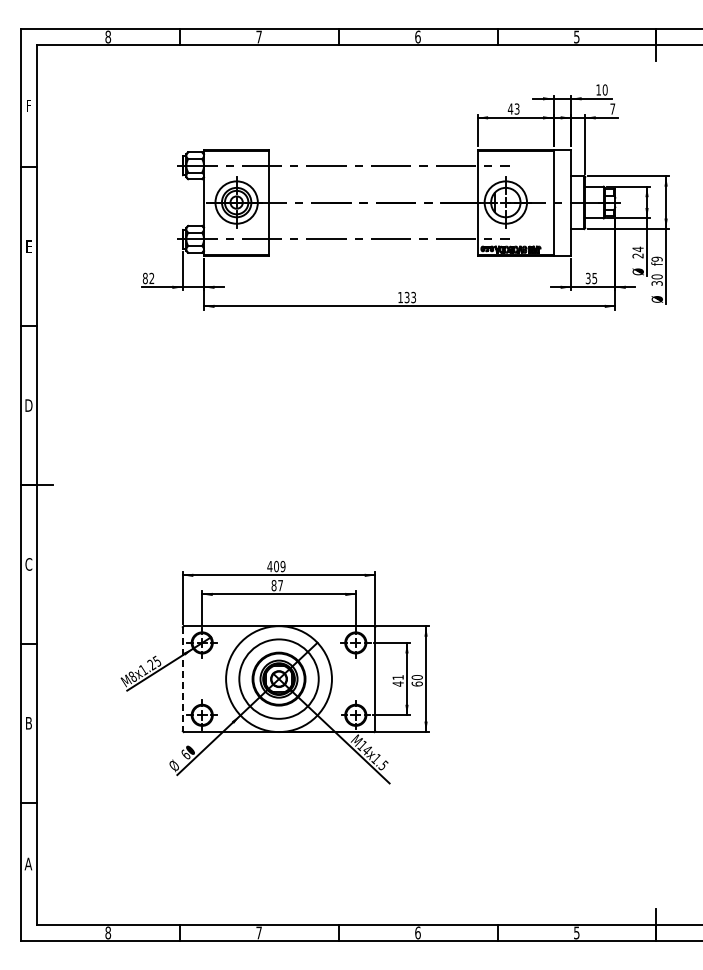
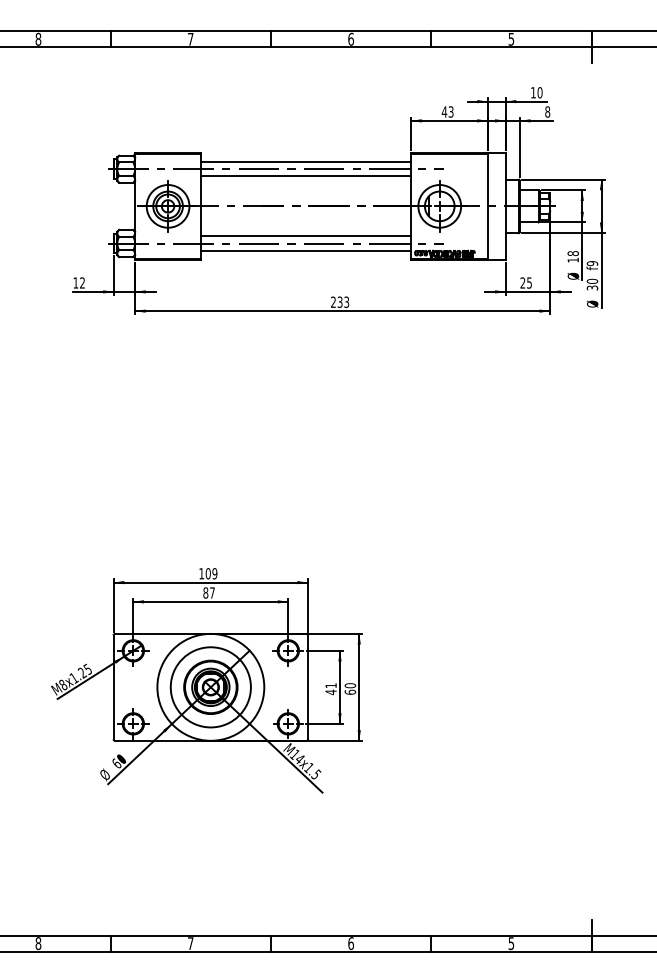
text: (612, 108) -> (547, 111), 7 -> 8
line: (373, 158) -> (306, 161), added
line: (373, 172) -> (306, 176), added
line: (373, 232) -> (306, 236), added
line: (373, 246) -> (306, 250), added
text: (637, 252) -> (572, 256), 24 -> 18
text: (144, 278) -> (75, 283), 82 -> 12
text: (587, 278) -> (522, 283), 35 -> 25
text: (400, 296) -> (333, 301), 133 -> 233
text: (269, 566) -> (201, 573), 409 -> 109
line: (182, 679) -> (113, 687), dashed -> solid

